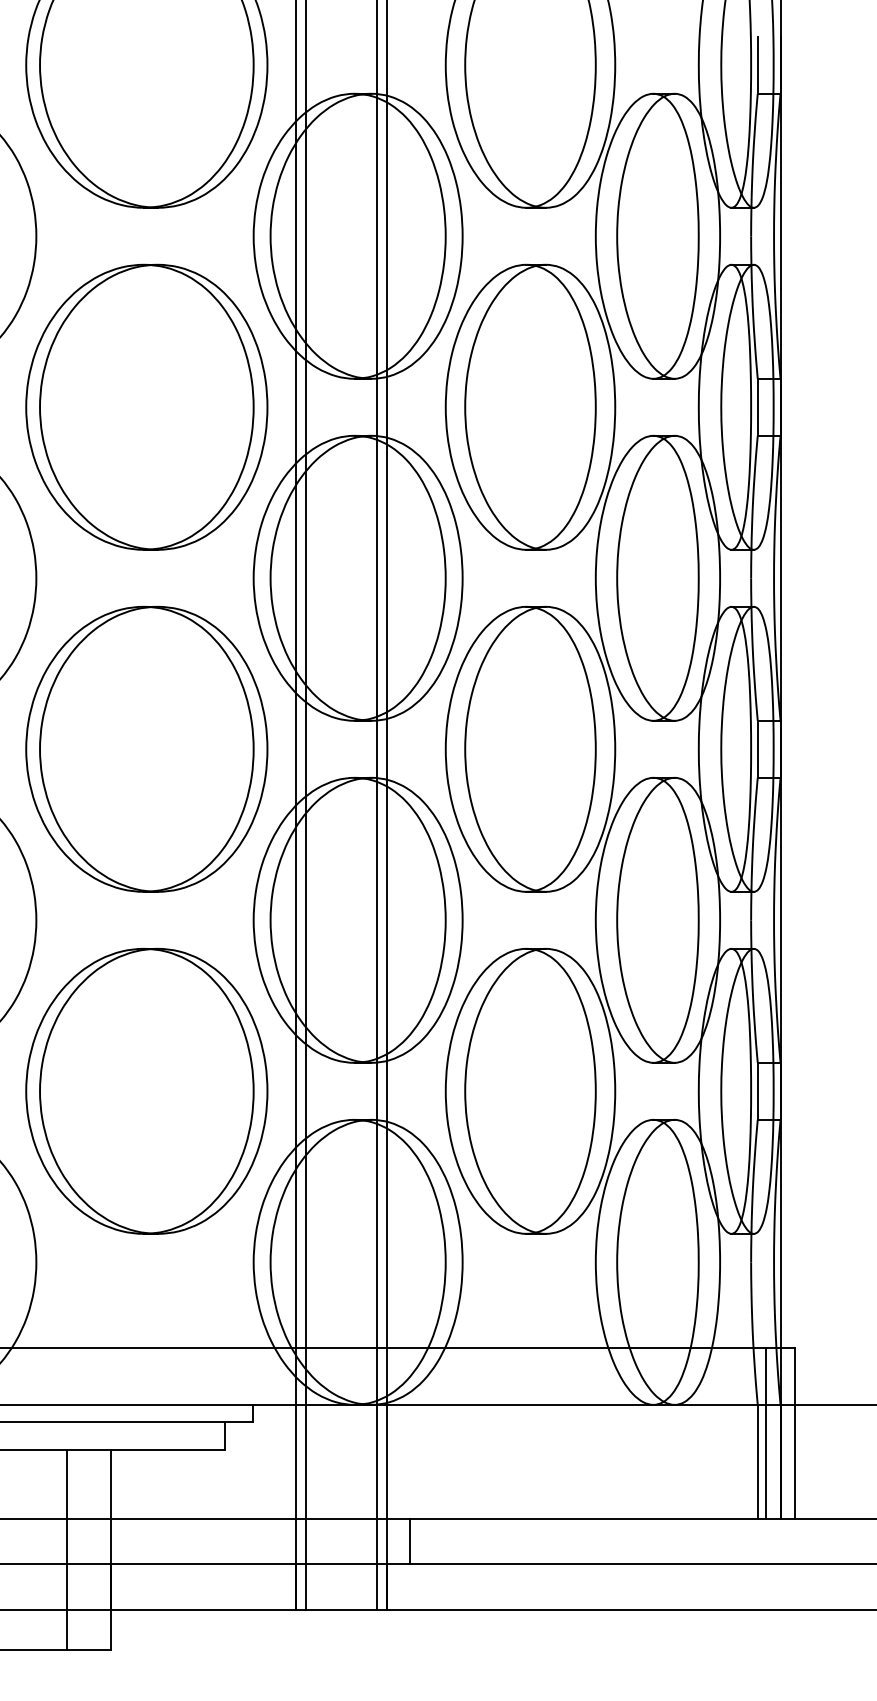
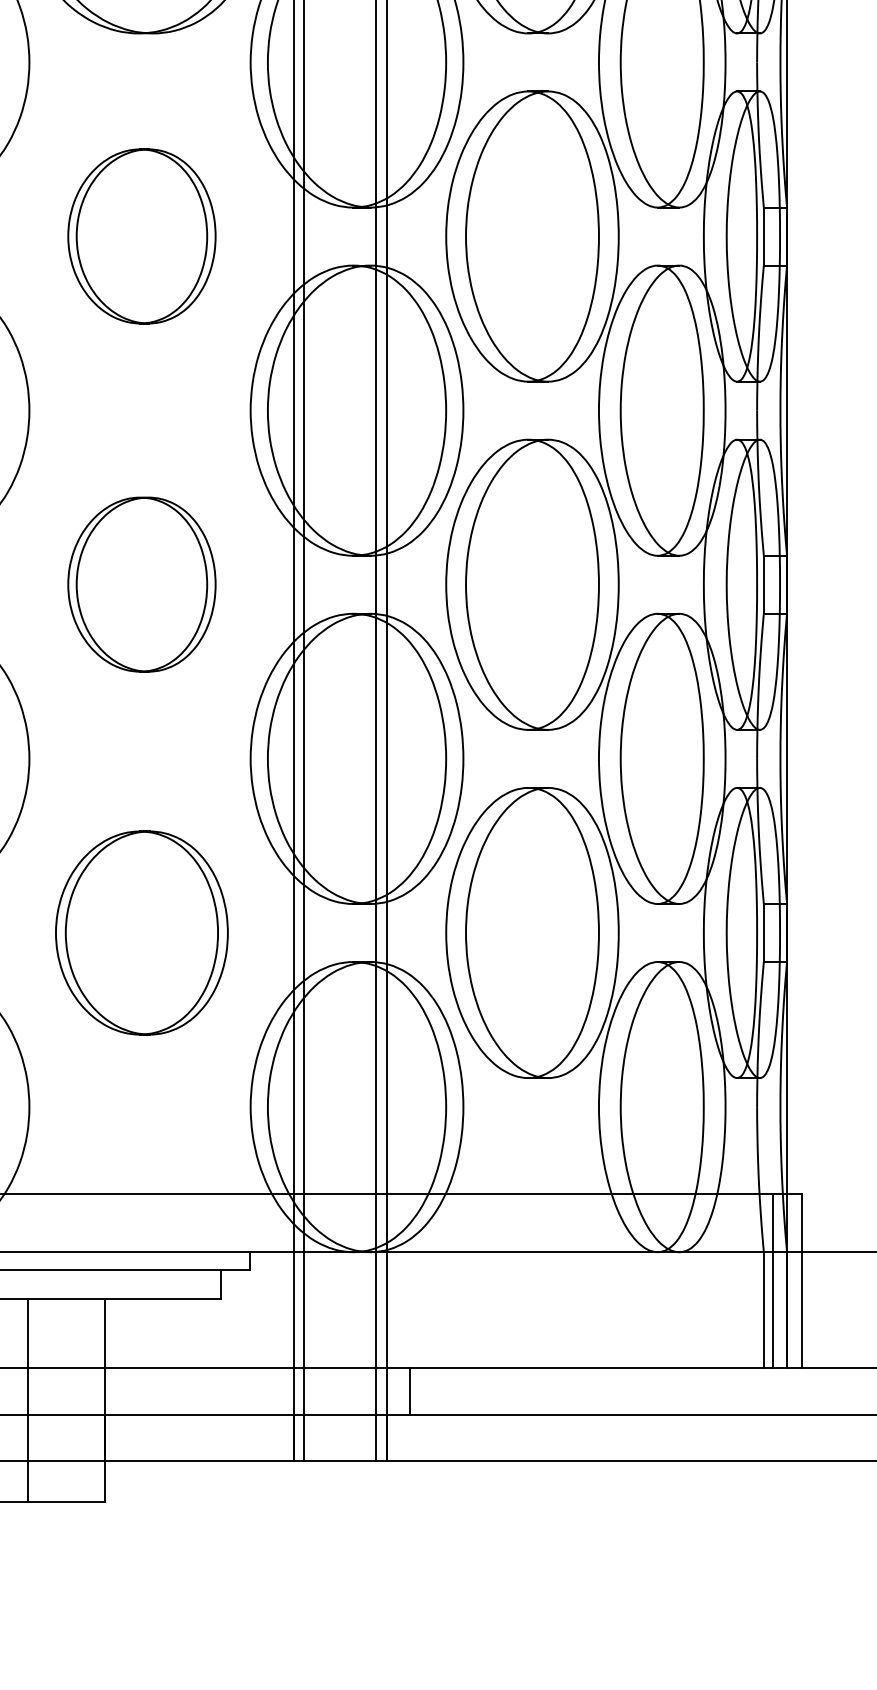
part: (146, 406) -> (141, 235), size x0.6
part: (146, 748) -> (141, 583), size x0.6
part: (146, 1091) -> (141, 933), size x0.7
line: (66, 1549) -> (27, 1399), moved

